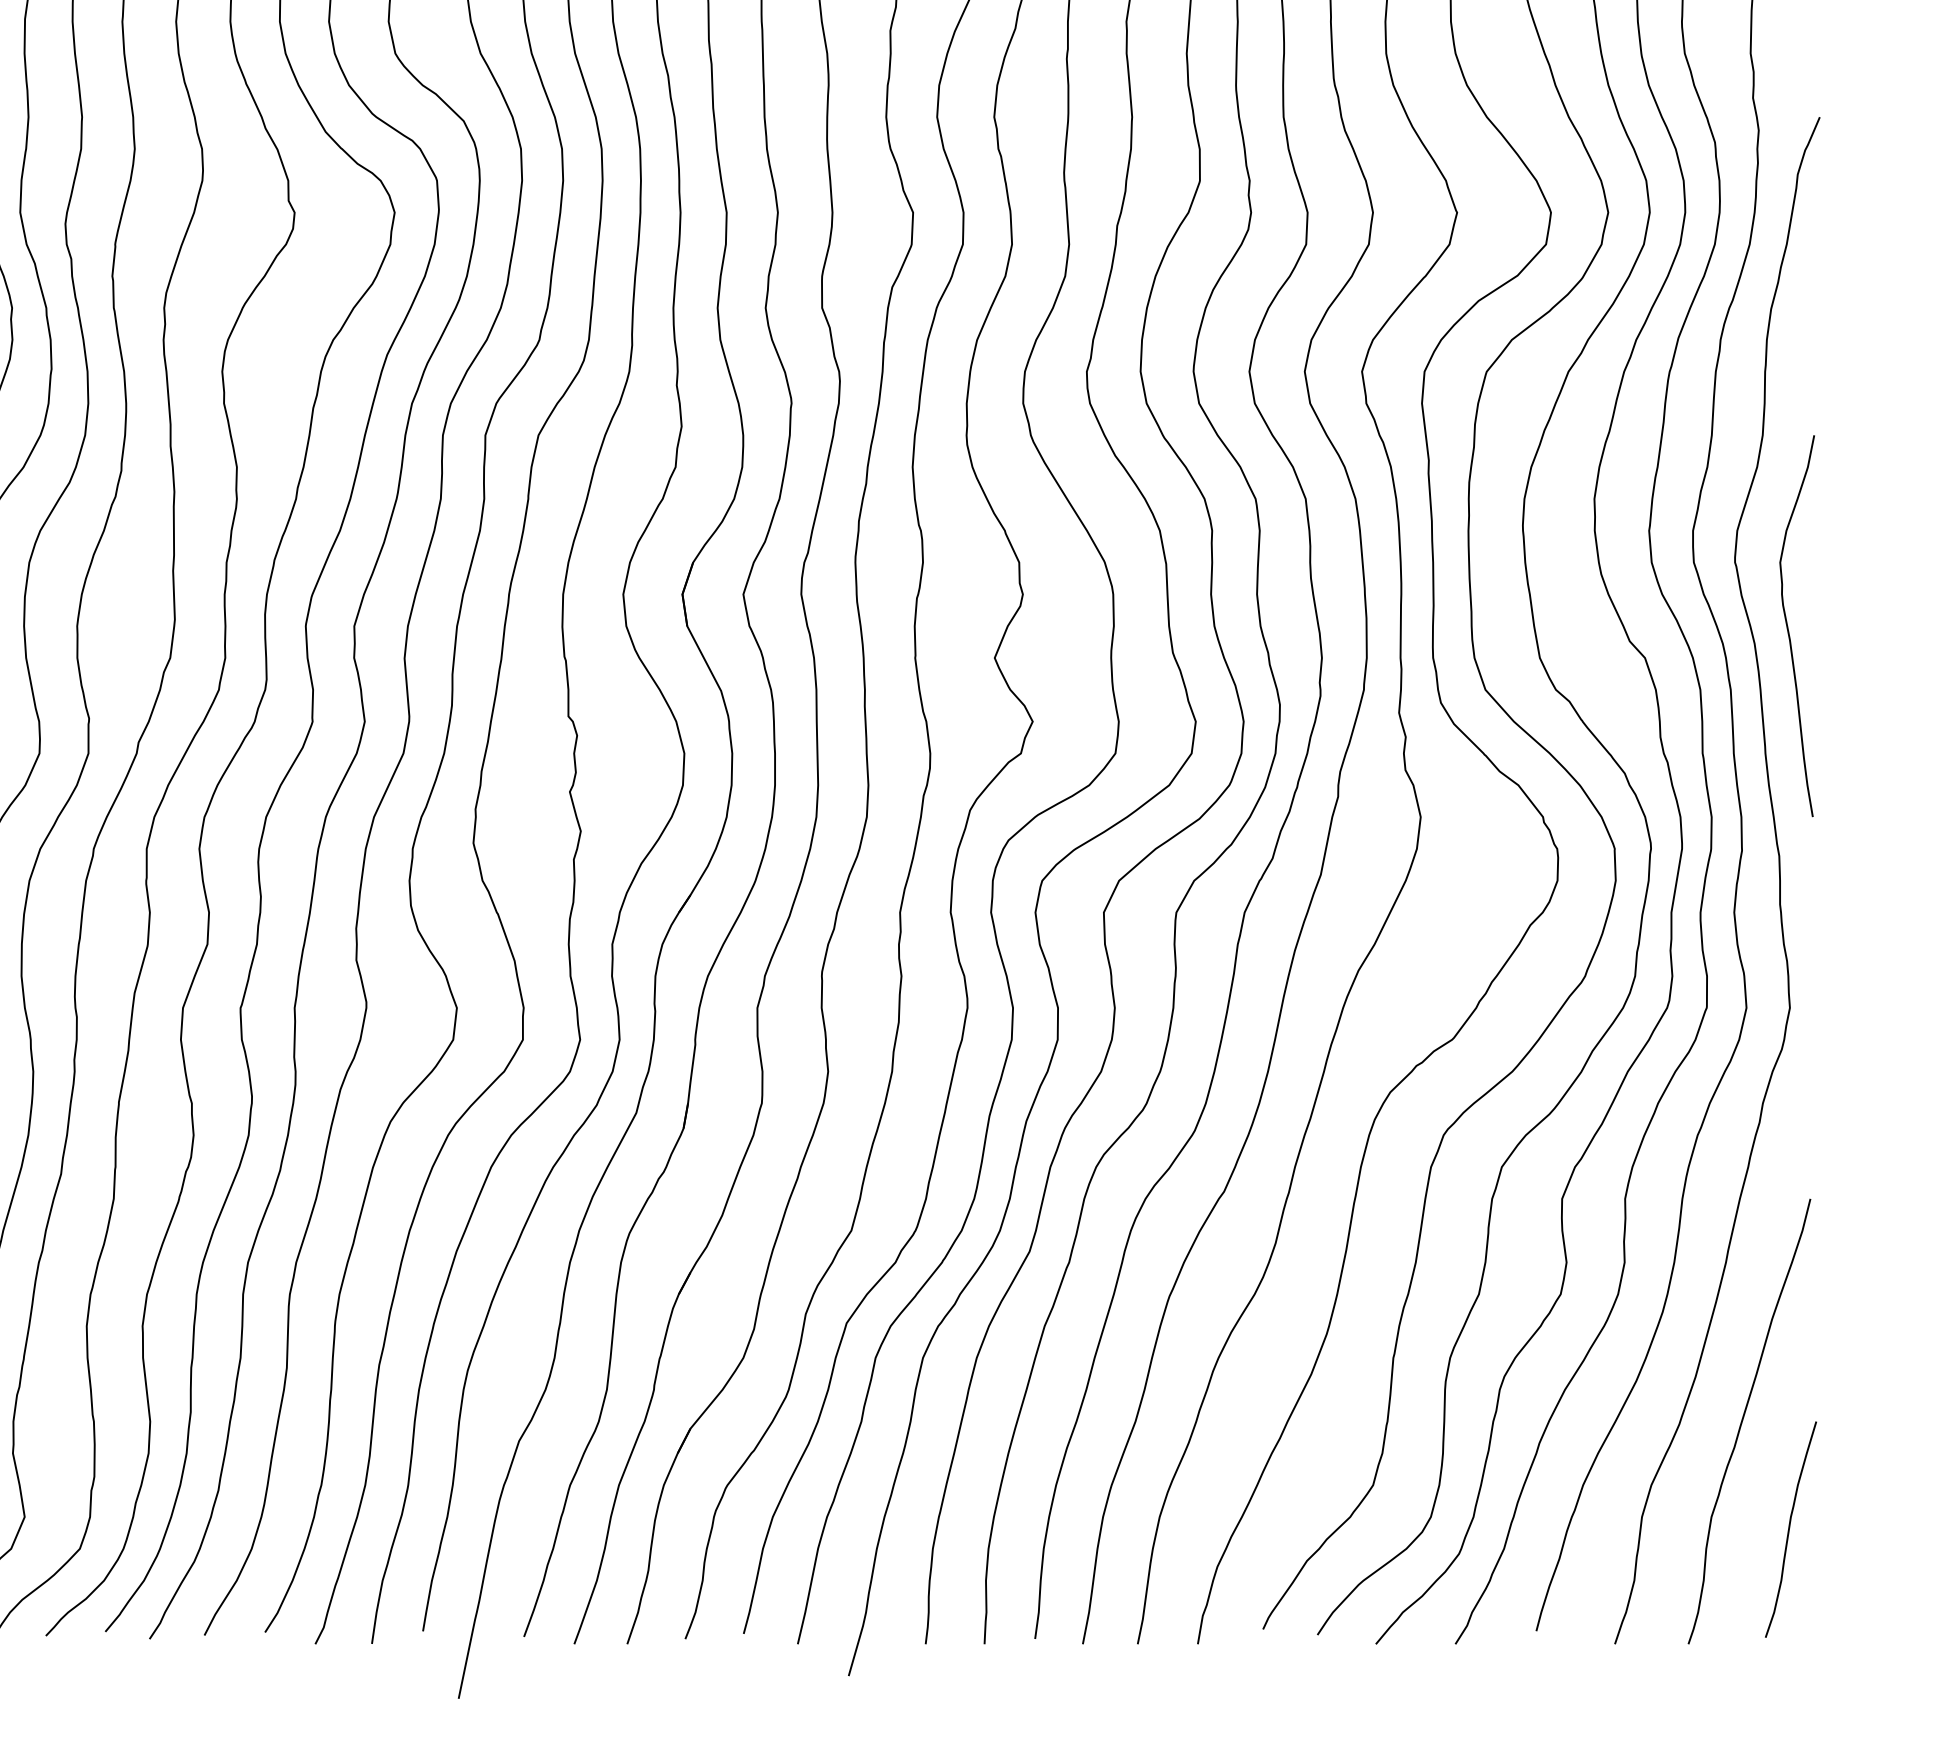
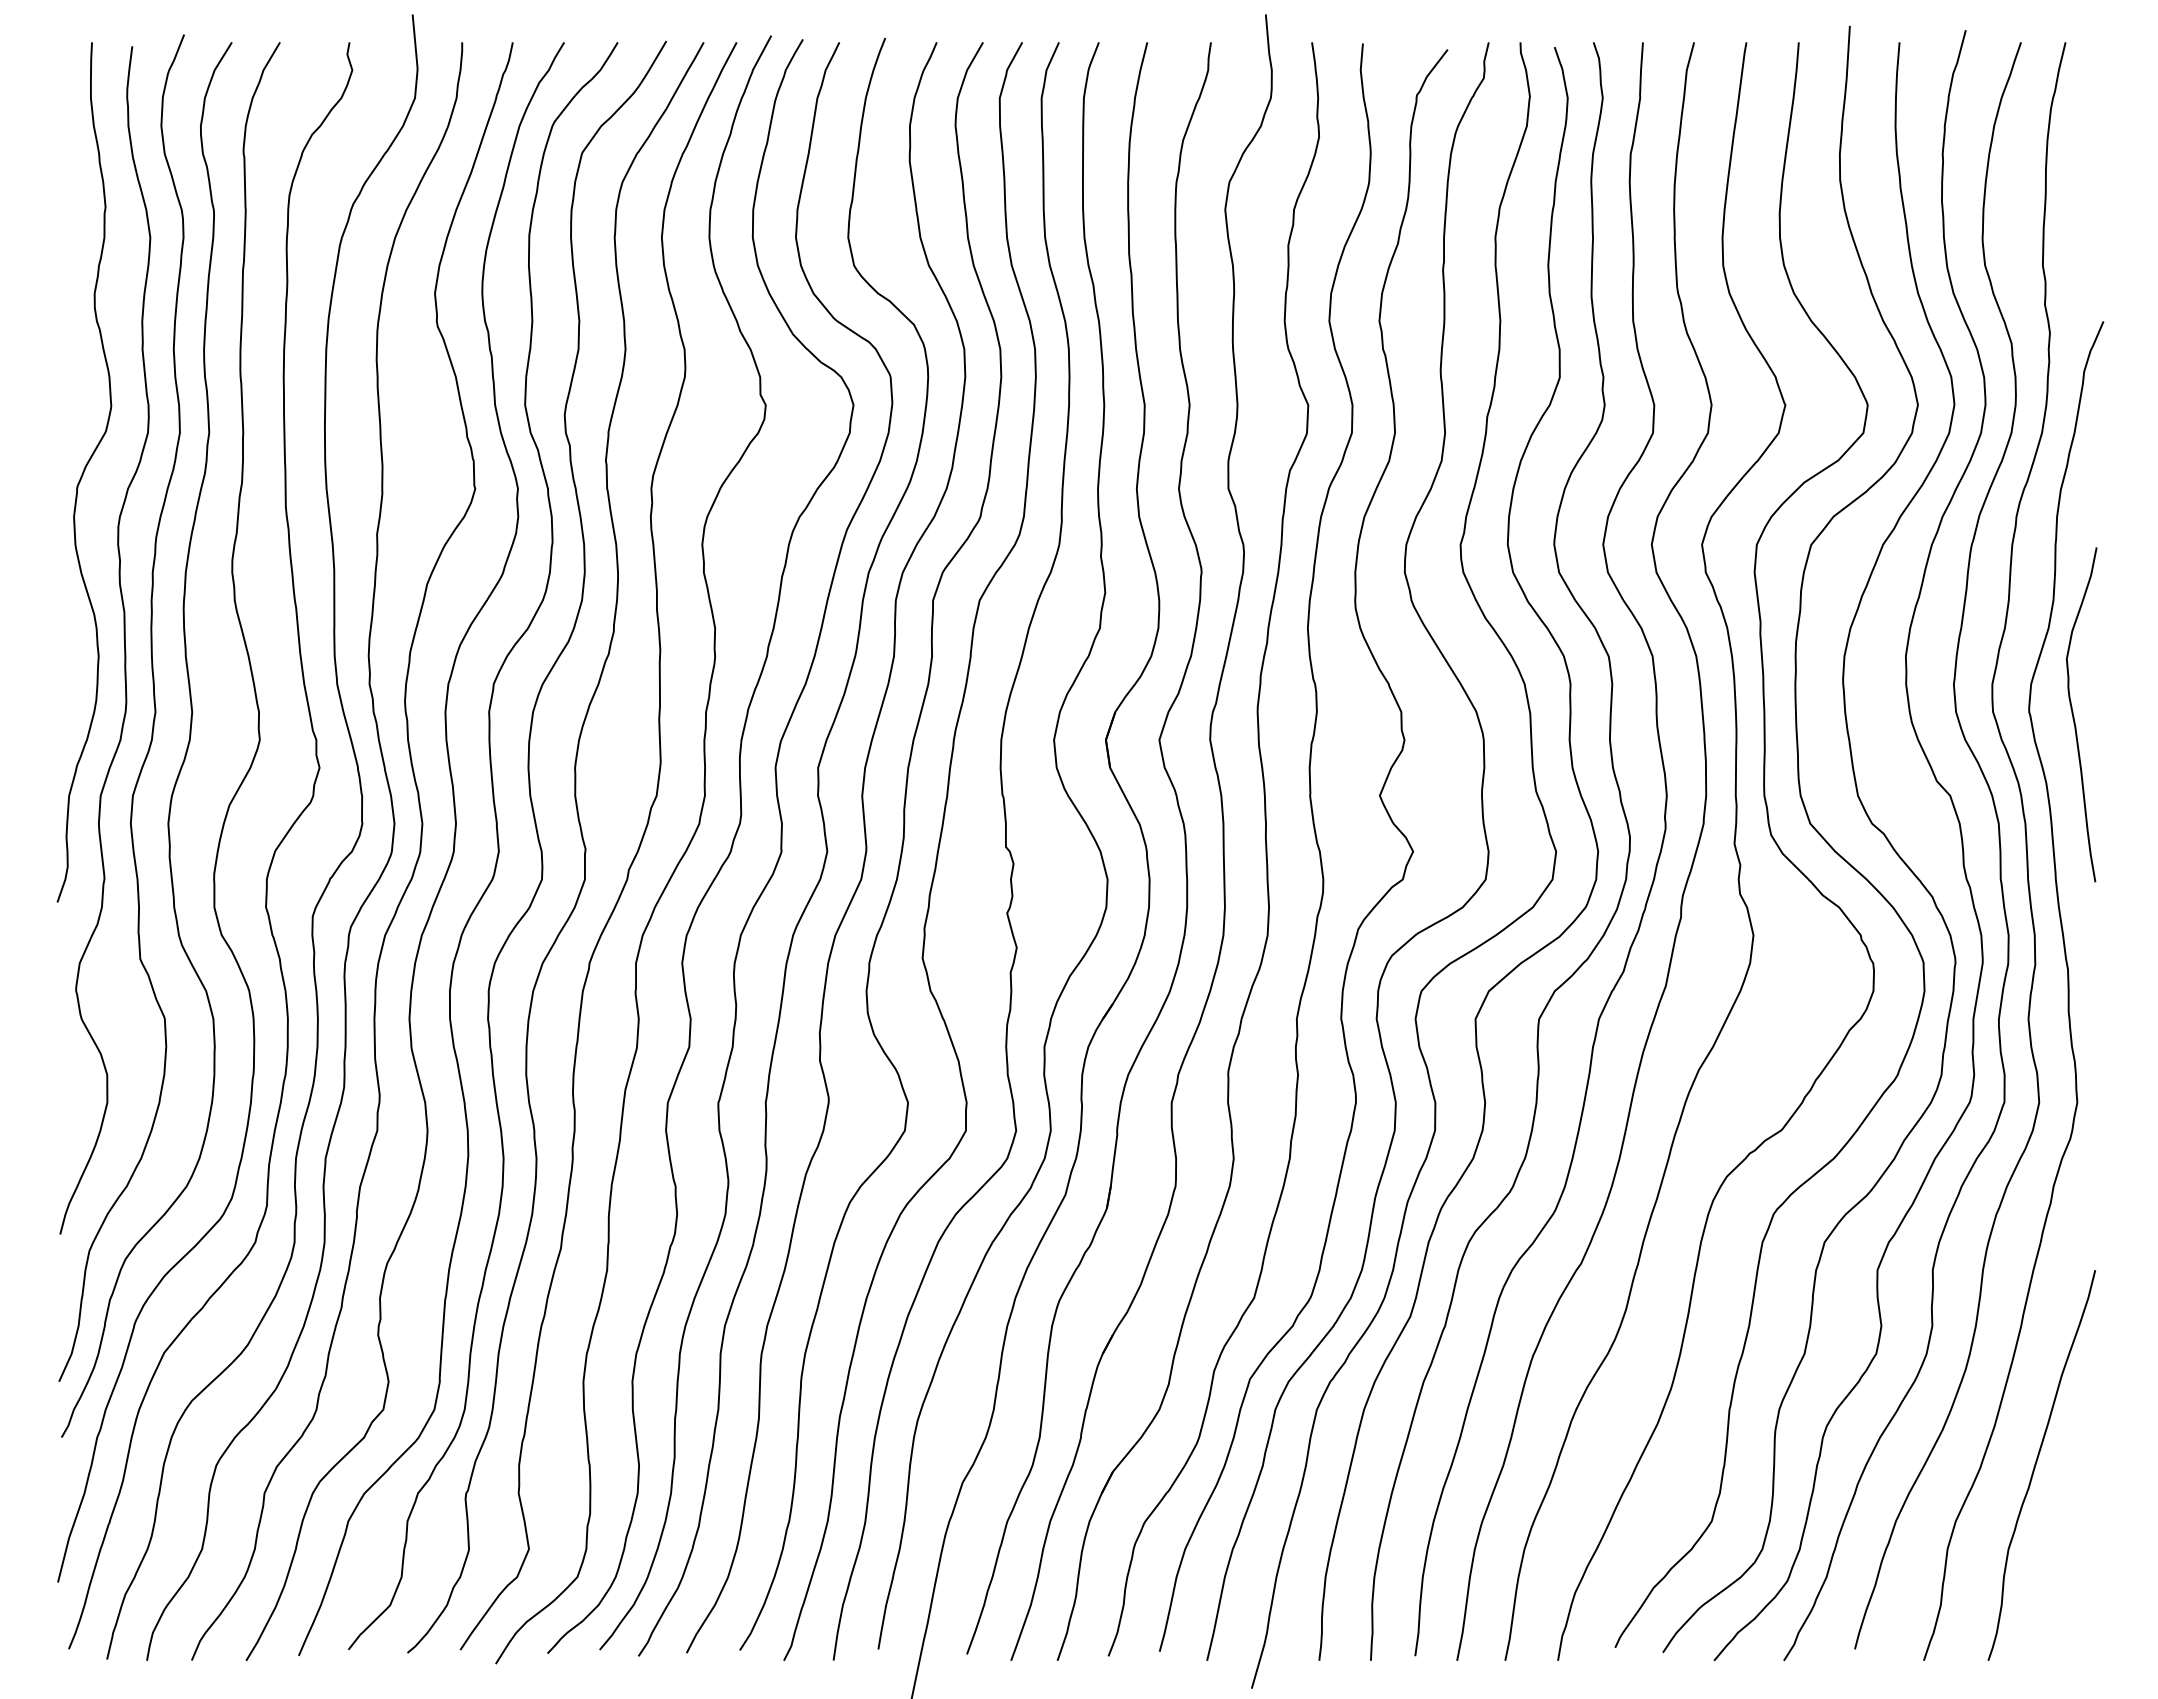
curve: (1789, 628) -> (2074, 716), moved
curve: (1790, 1529) -> (2077, 1560), removed

